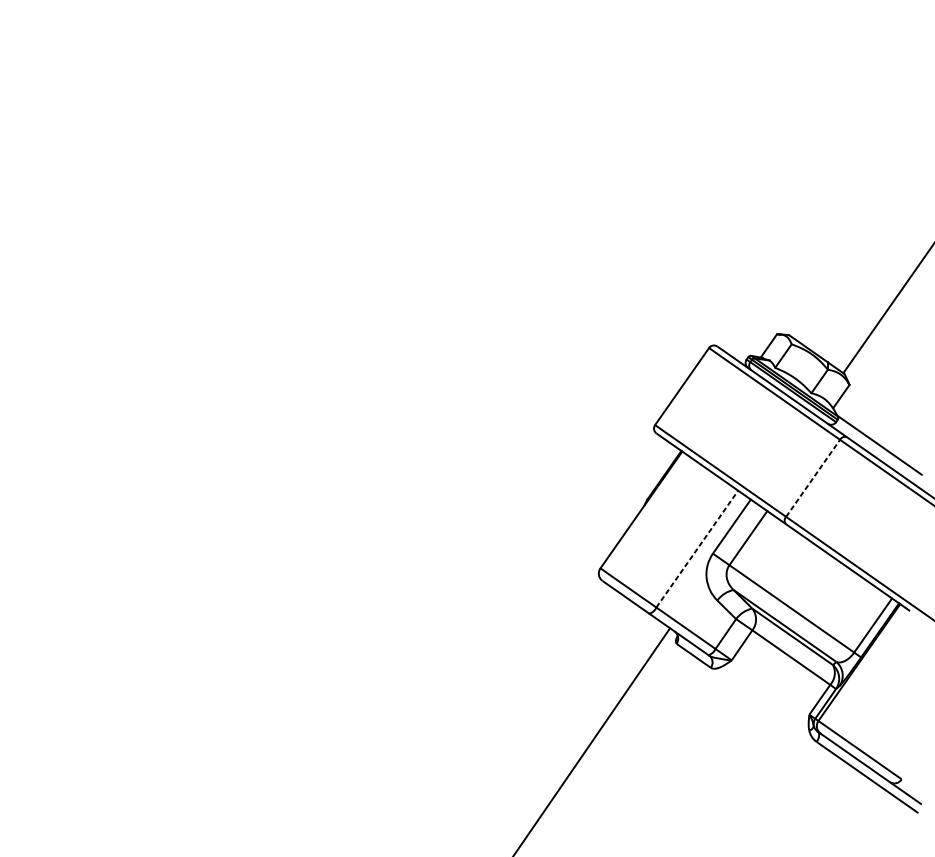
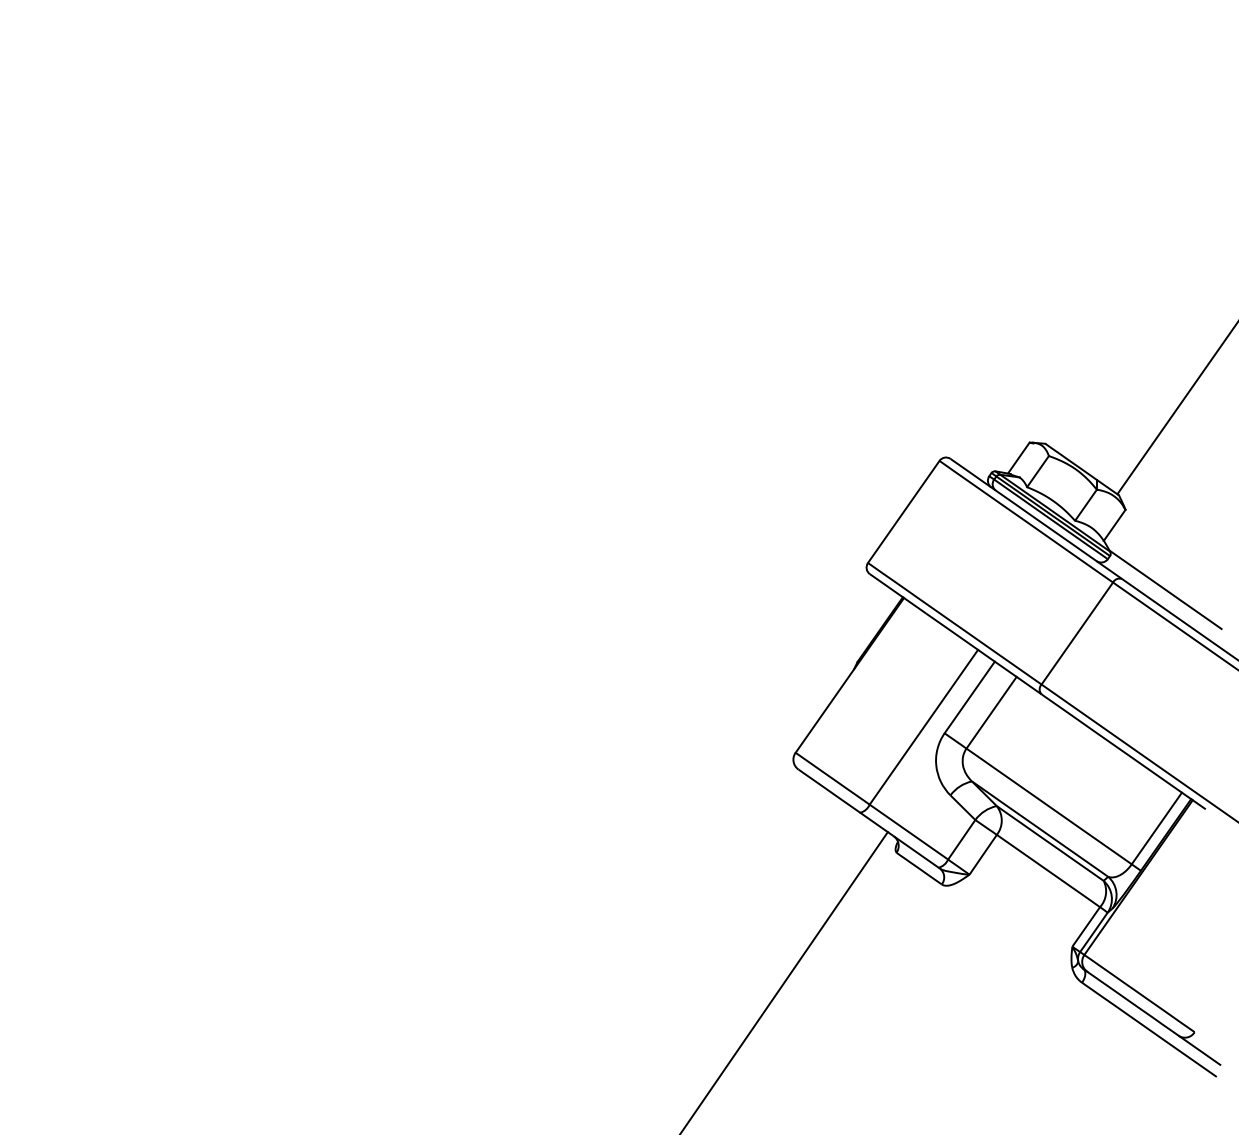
line: (813, 478) -> (1077, 633), dashed -> solid
line: (697, 548) -> (924, 726), dashed -> solid

